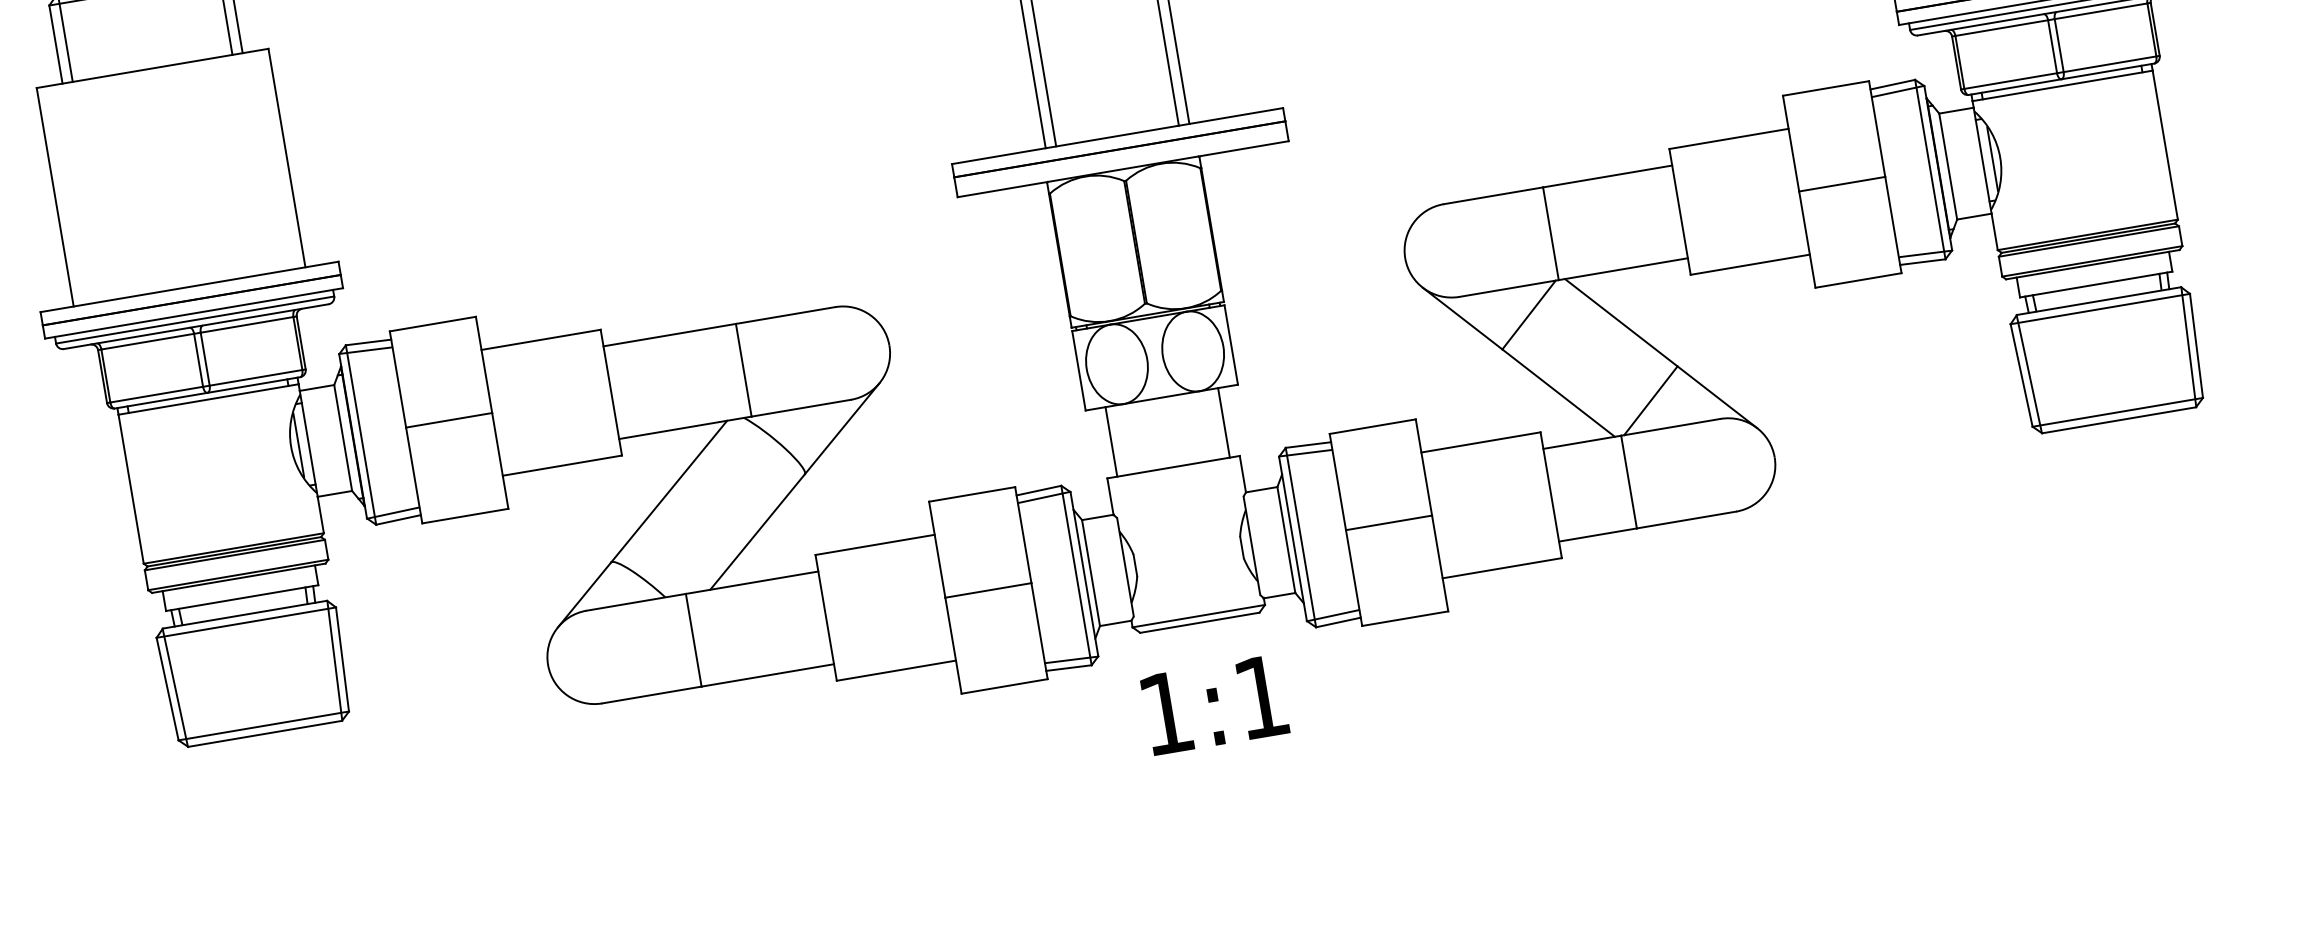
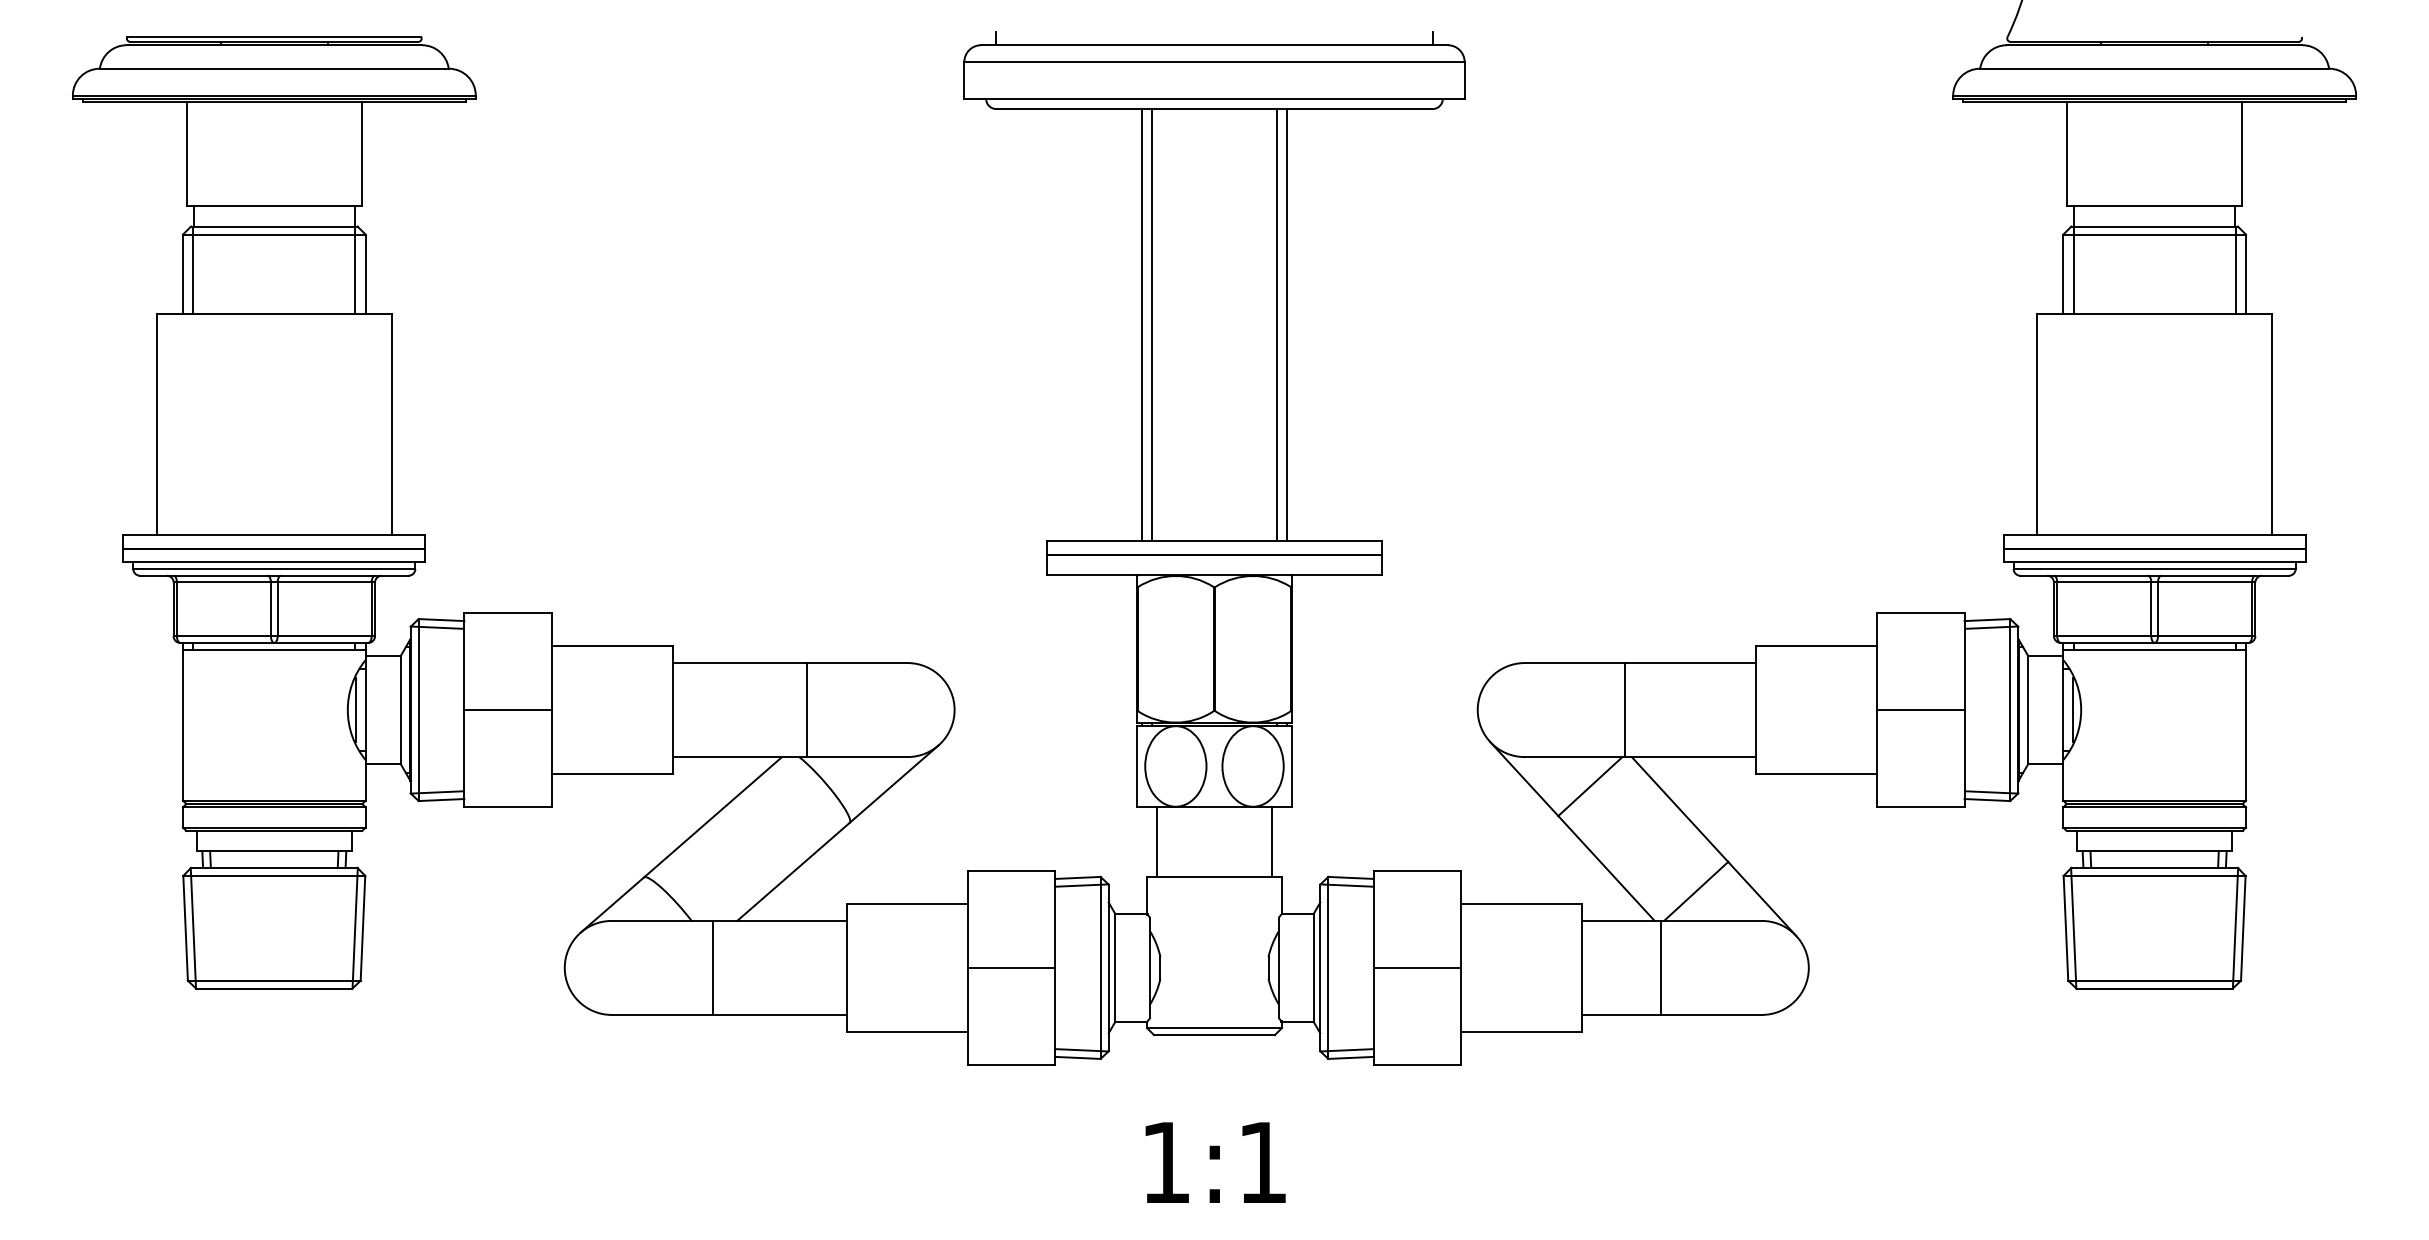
text: (1214, 704) -> (1215, 1162), moved

